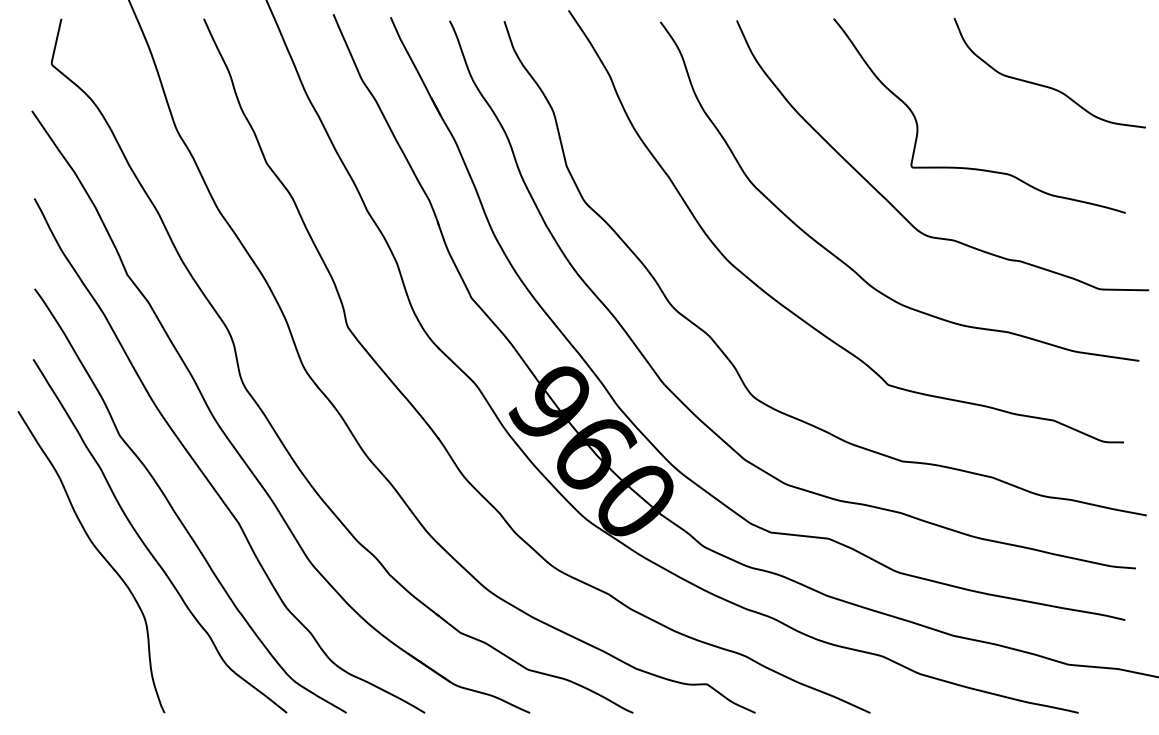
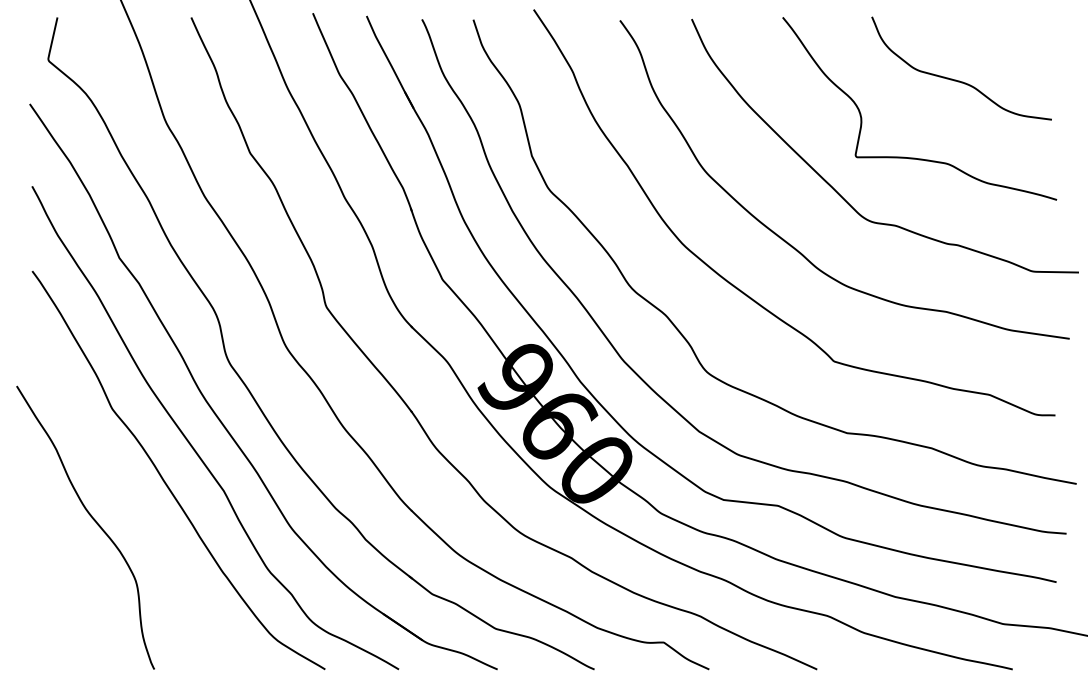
curve: (1044, 84) -> (956, 79), moved
curve: (145, 543) -> (136, 510), removed

